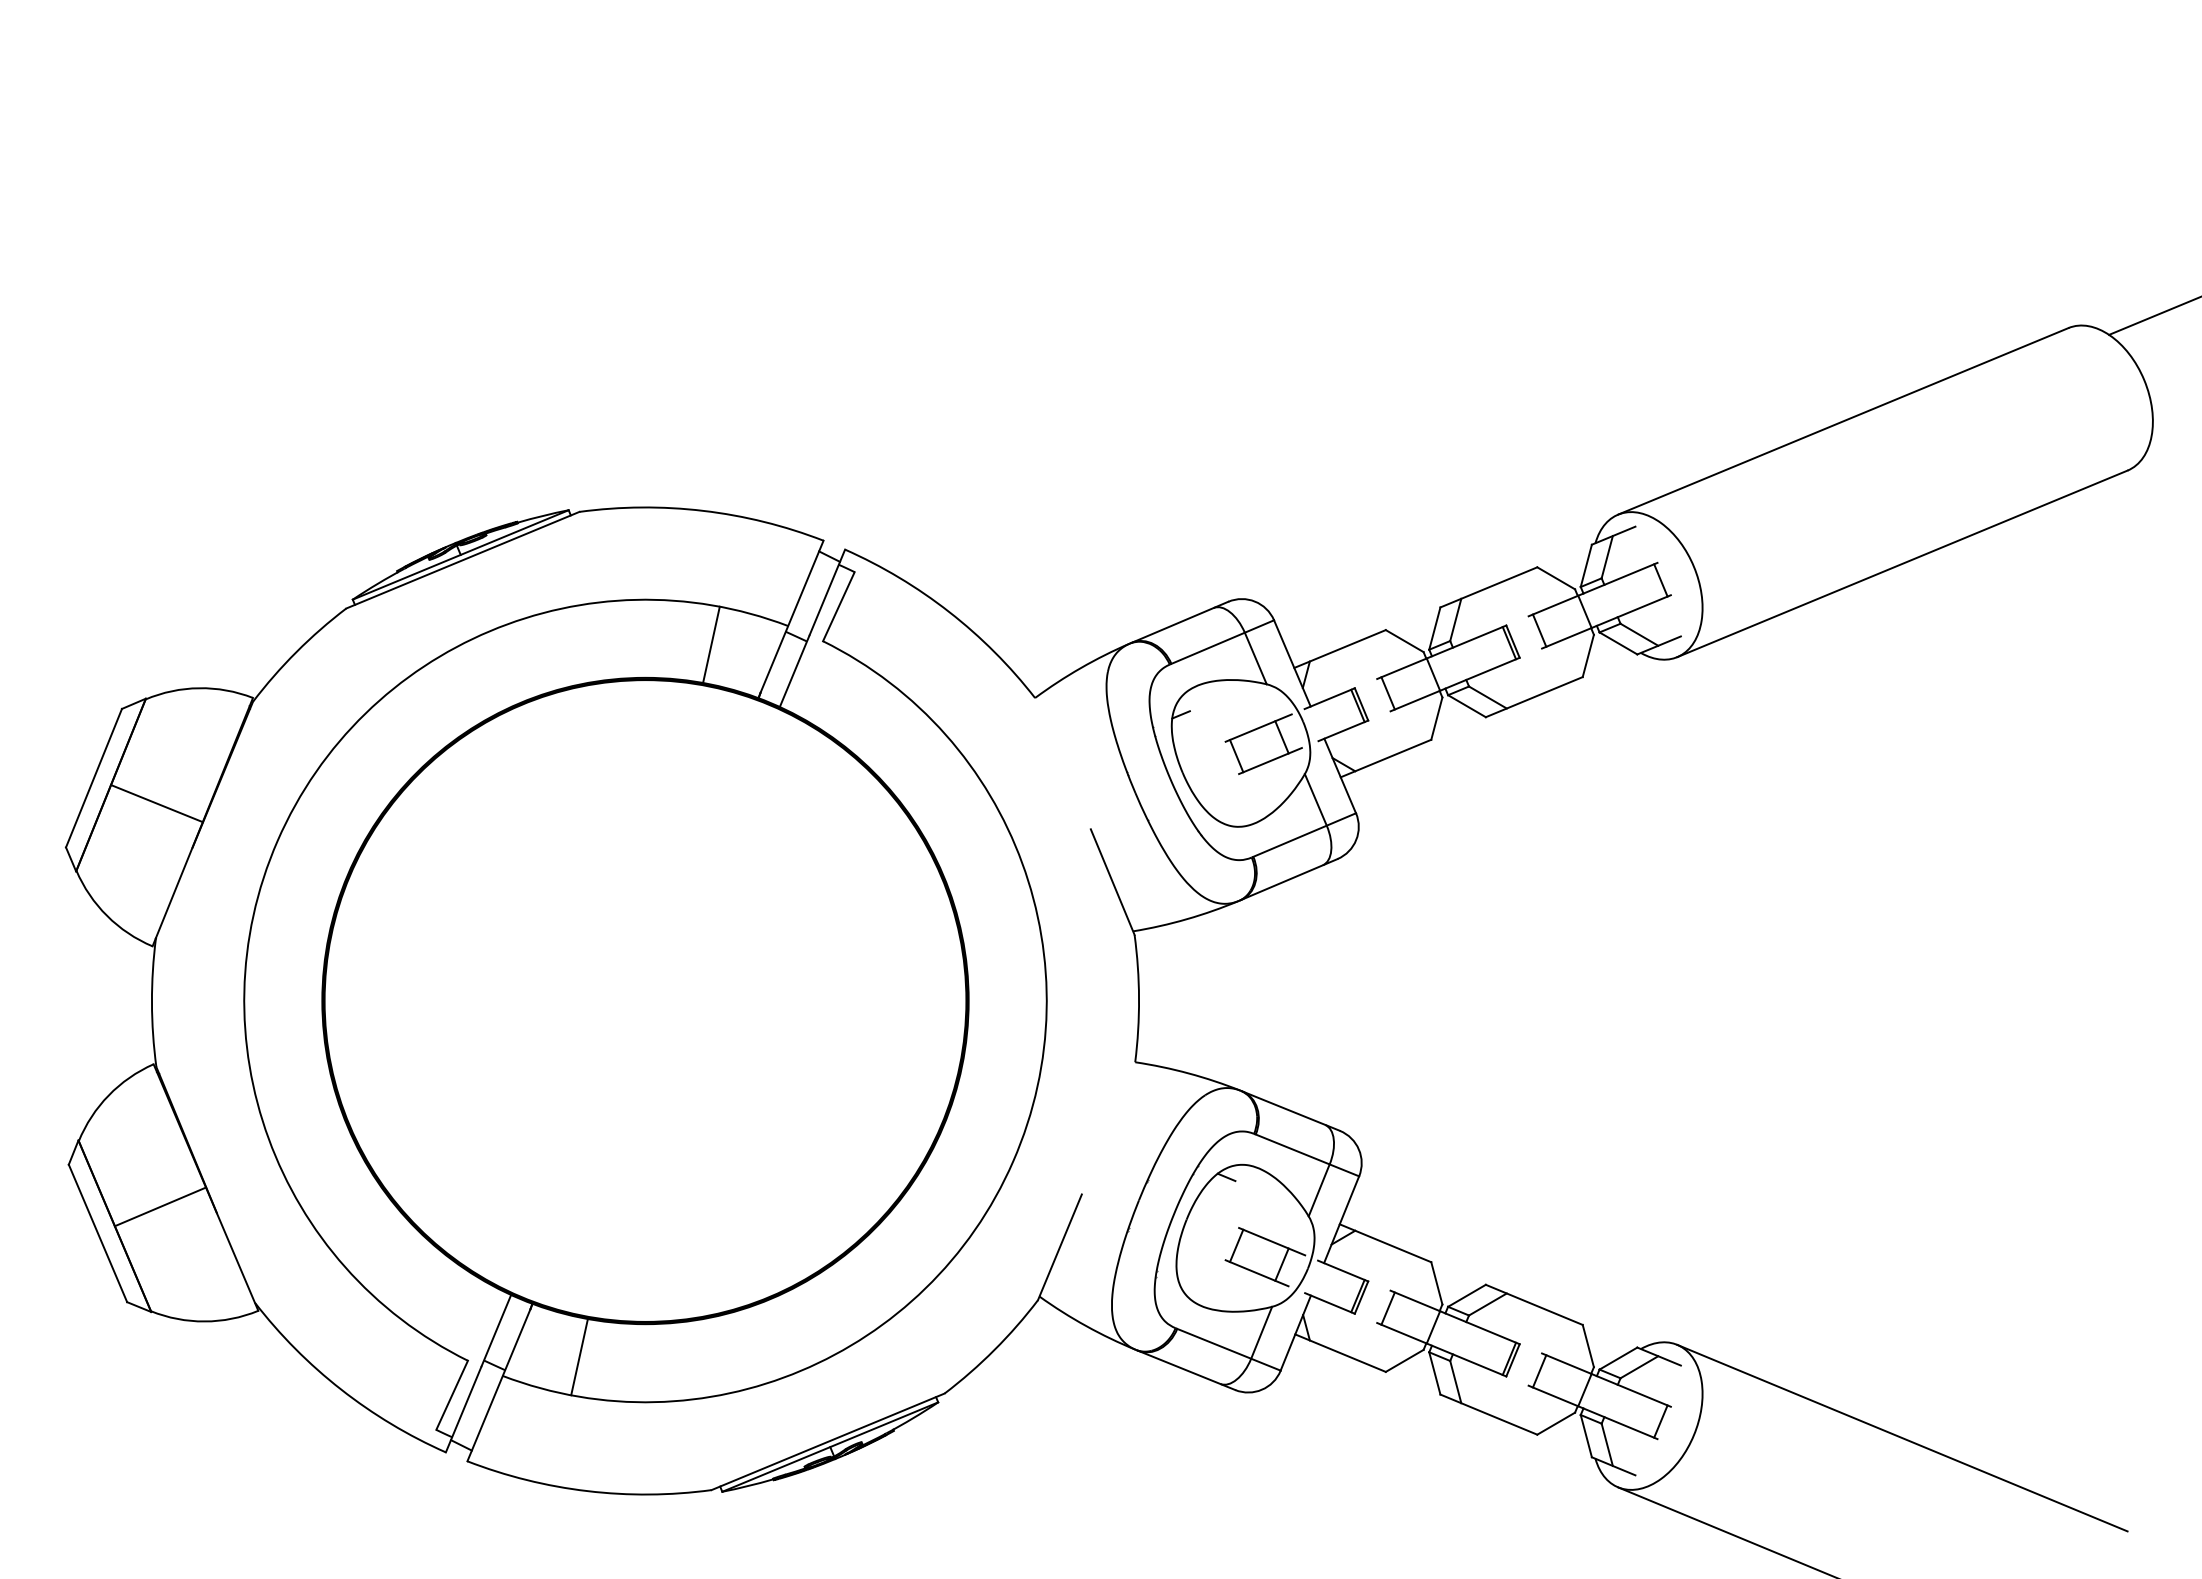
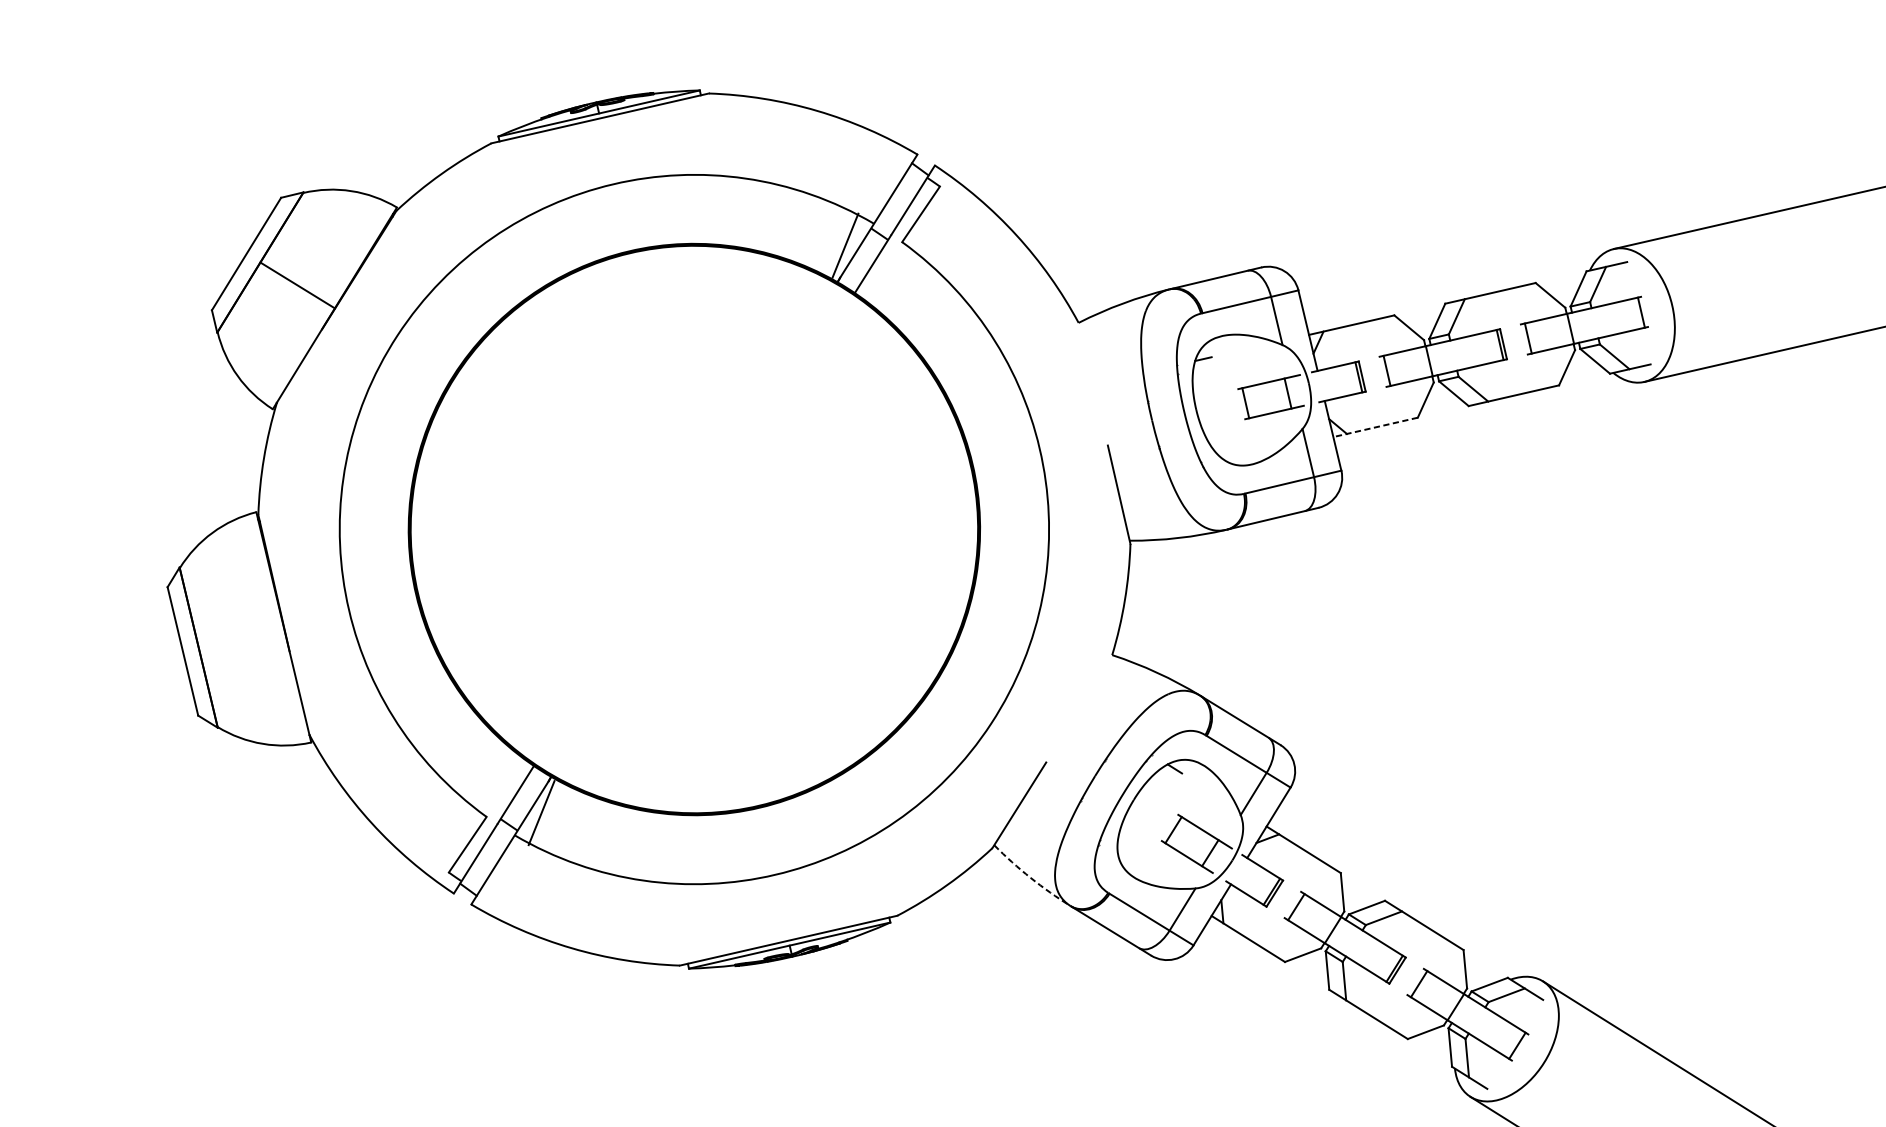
line: (711, 644) -> (845, 245), moved
line: (1385, 758) -> (1375, 427), solid -> dashed
line: (160, 1206) -> (241, 637), removed
arc: (1086, 1326) -> (1030, 878), solid -> dashed
line: (579, 1356) -> (541, 812), moved

